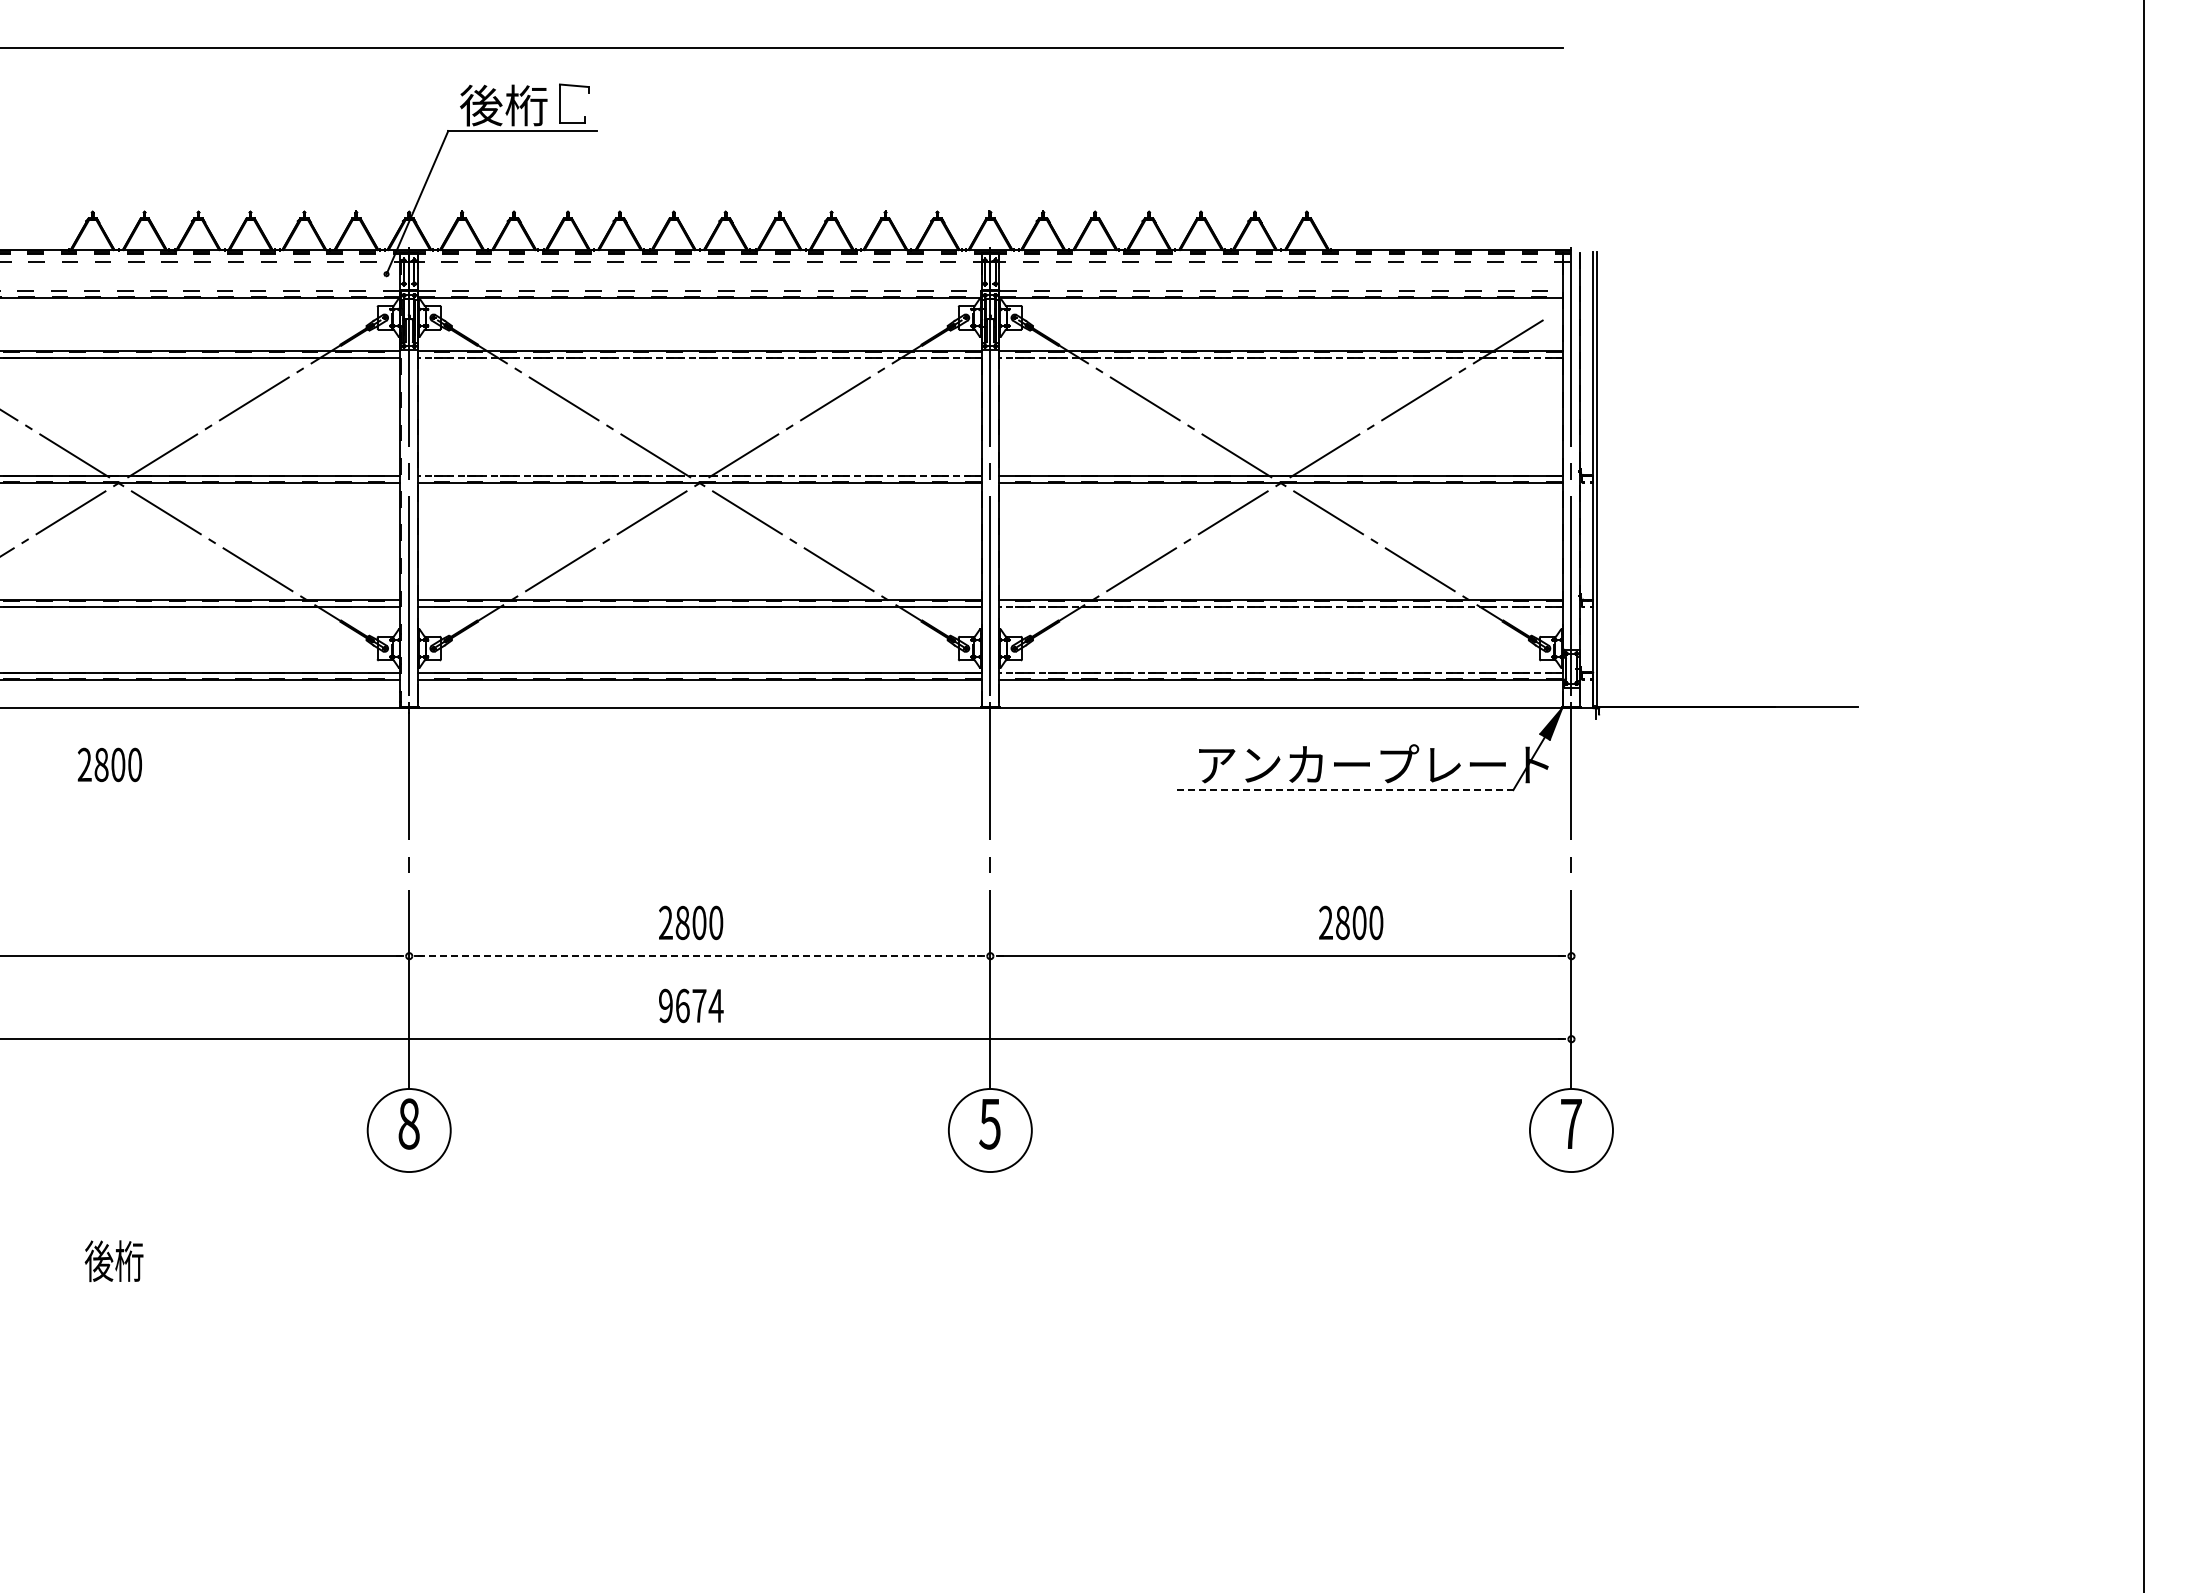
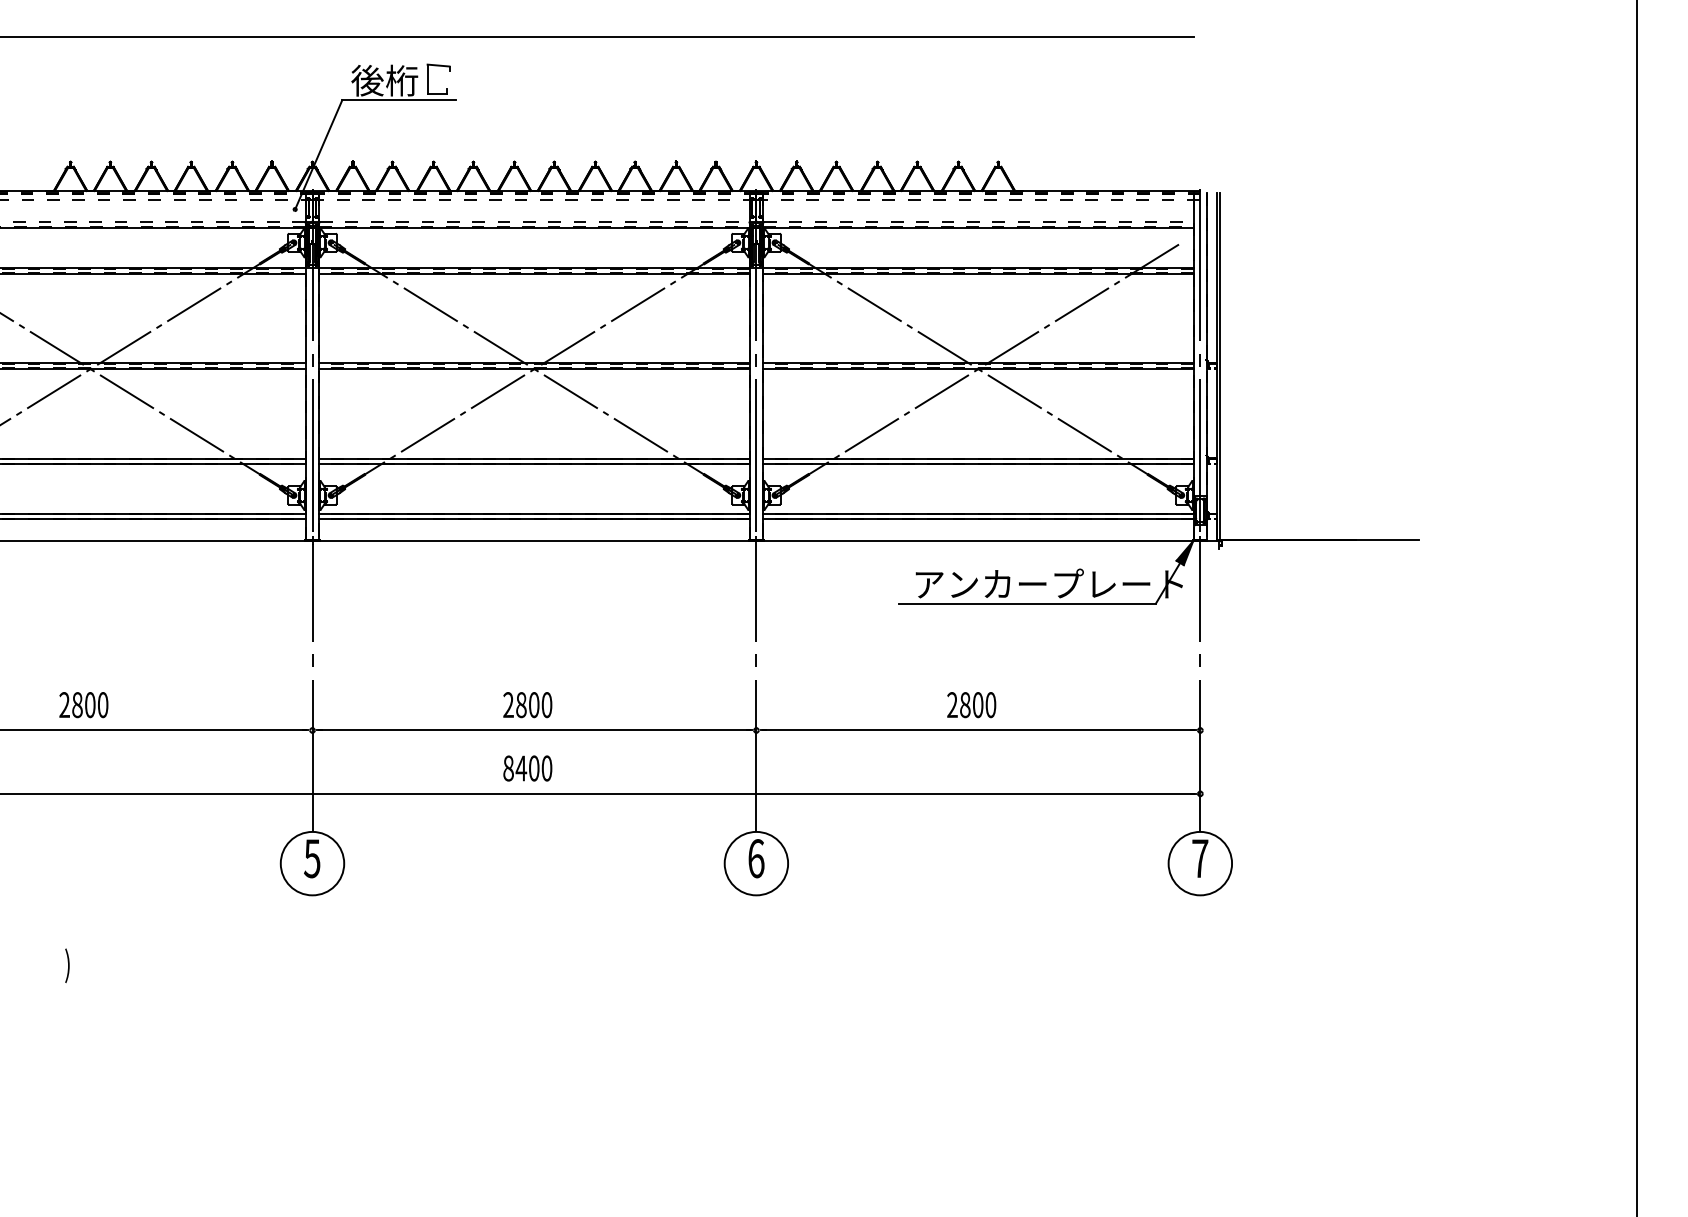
line: (699, 358) -> (534, 273), dashed -> solid
line: (1280, 358) -> (978, 273), dashed -> solid
line: (699, 475) -> (534, 363), dashed -> solid
line: (1280, 607) -> (978, 464), dashed -> solid
line: (1280, 672) -> (978, 513), dashed -> solid
text: (109, 764) -> (83, 704), moved
line: (1345, 790) -> (1027, 603), dashed -> solid
text: (1351, 922) -> (971, 704), moved
line: (700, 956) -> (535, 730), dashed -> solid
text: (691, 1005) -> (528, 768), 9674 -> 8400
text: (408, 1123) -> (311, 858), 8 -> 5
text: (989, 1123) -> (755, 858), 5 -> 6
text: (113, 1263) -> (86, 965), 後桁 -> )

